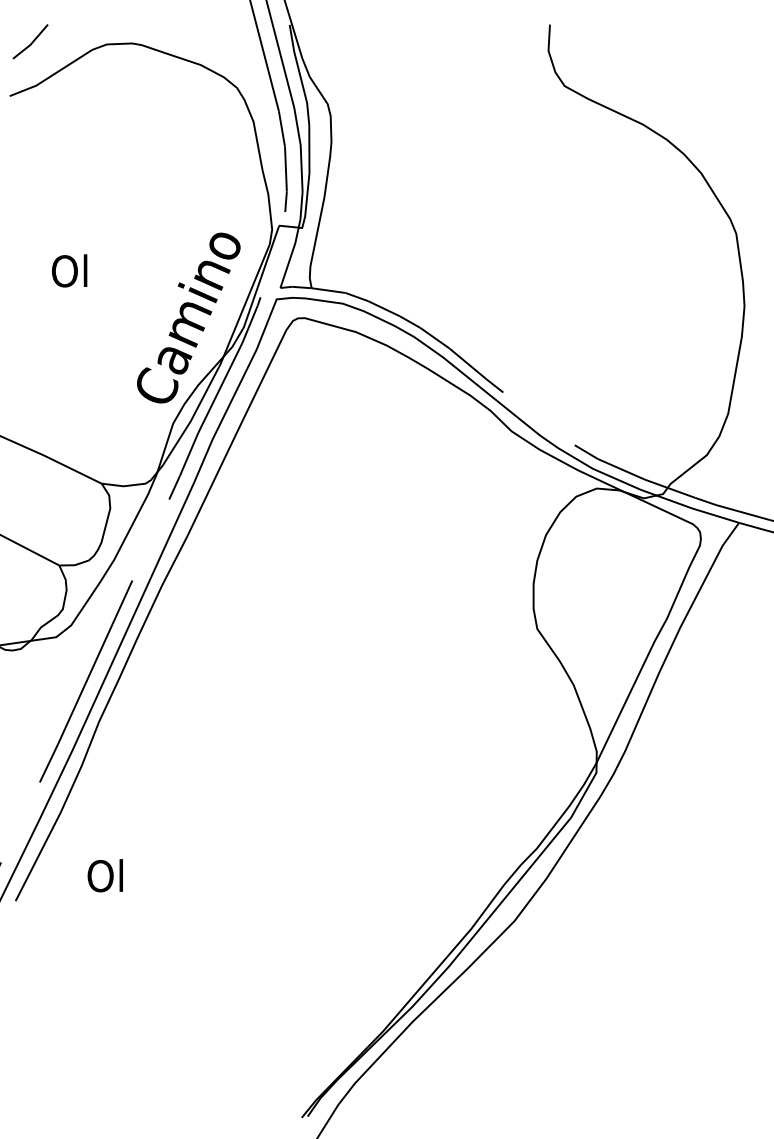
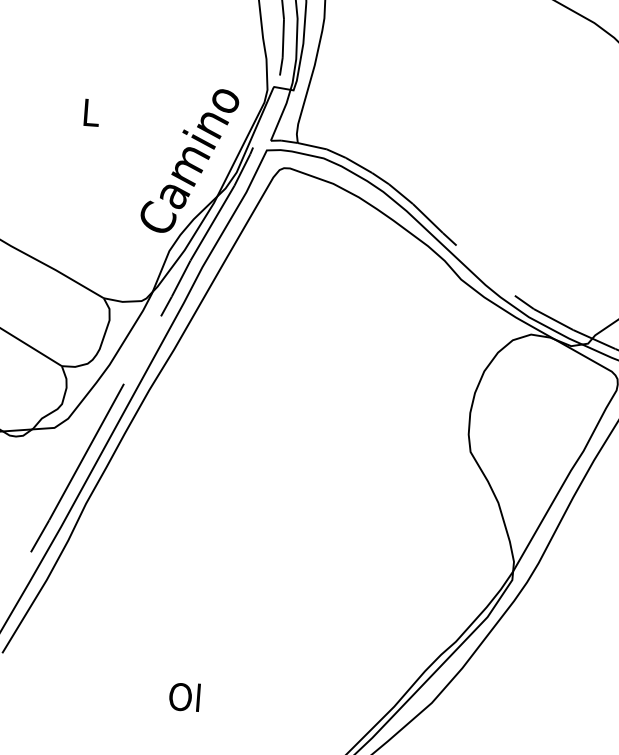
text: (69, 270) -> (89, 112), Ol -> L
text: (104, 875) -> (183, 696), moved

